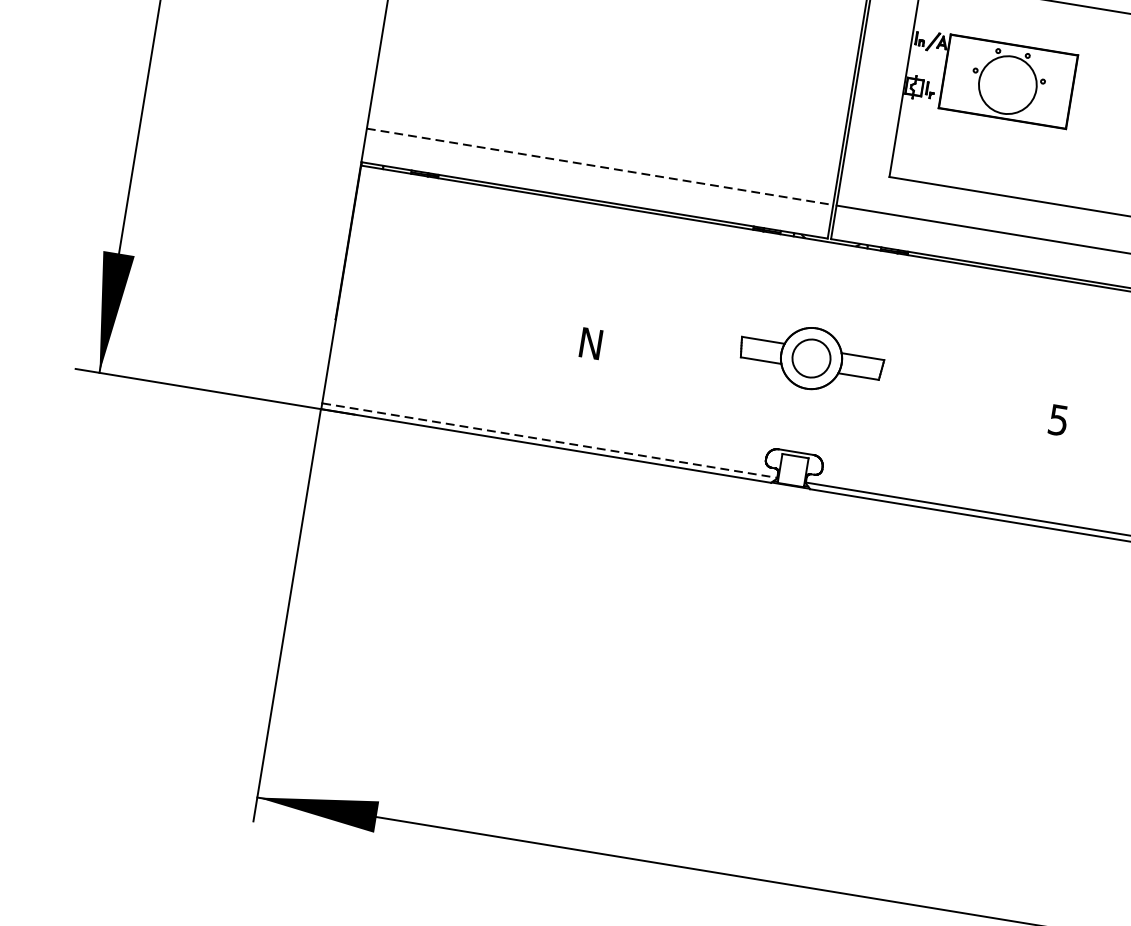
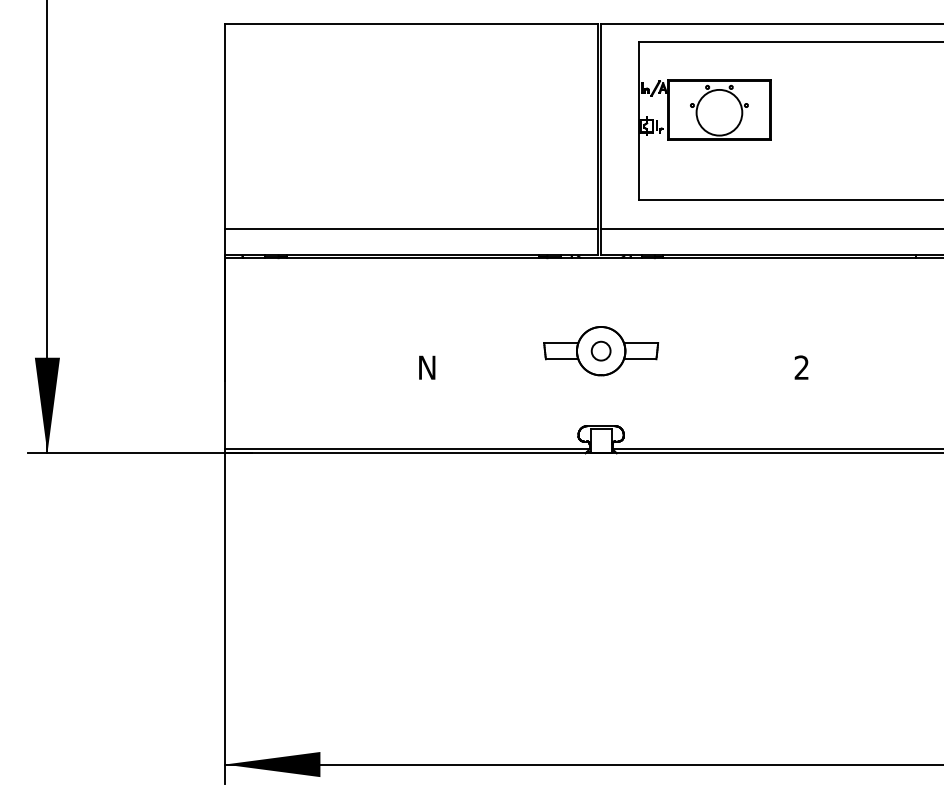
line: (599, 166) -> (411, 228), dashed -> solid
circle: (810, 357) -> (600, 350), size x0.62
text: (1058, 419) -> (801, 367), 5 -> 2
line: (549, 440) -> (407, 448), dashed -> solid

